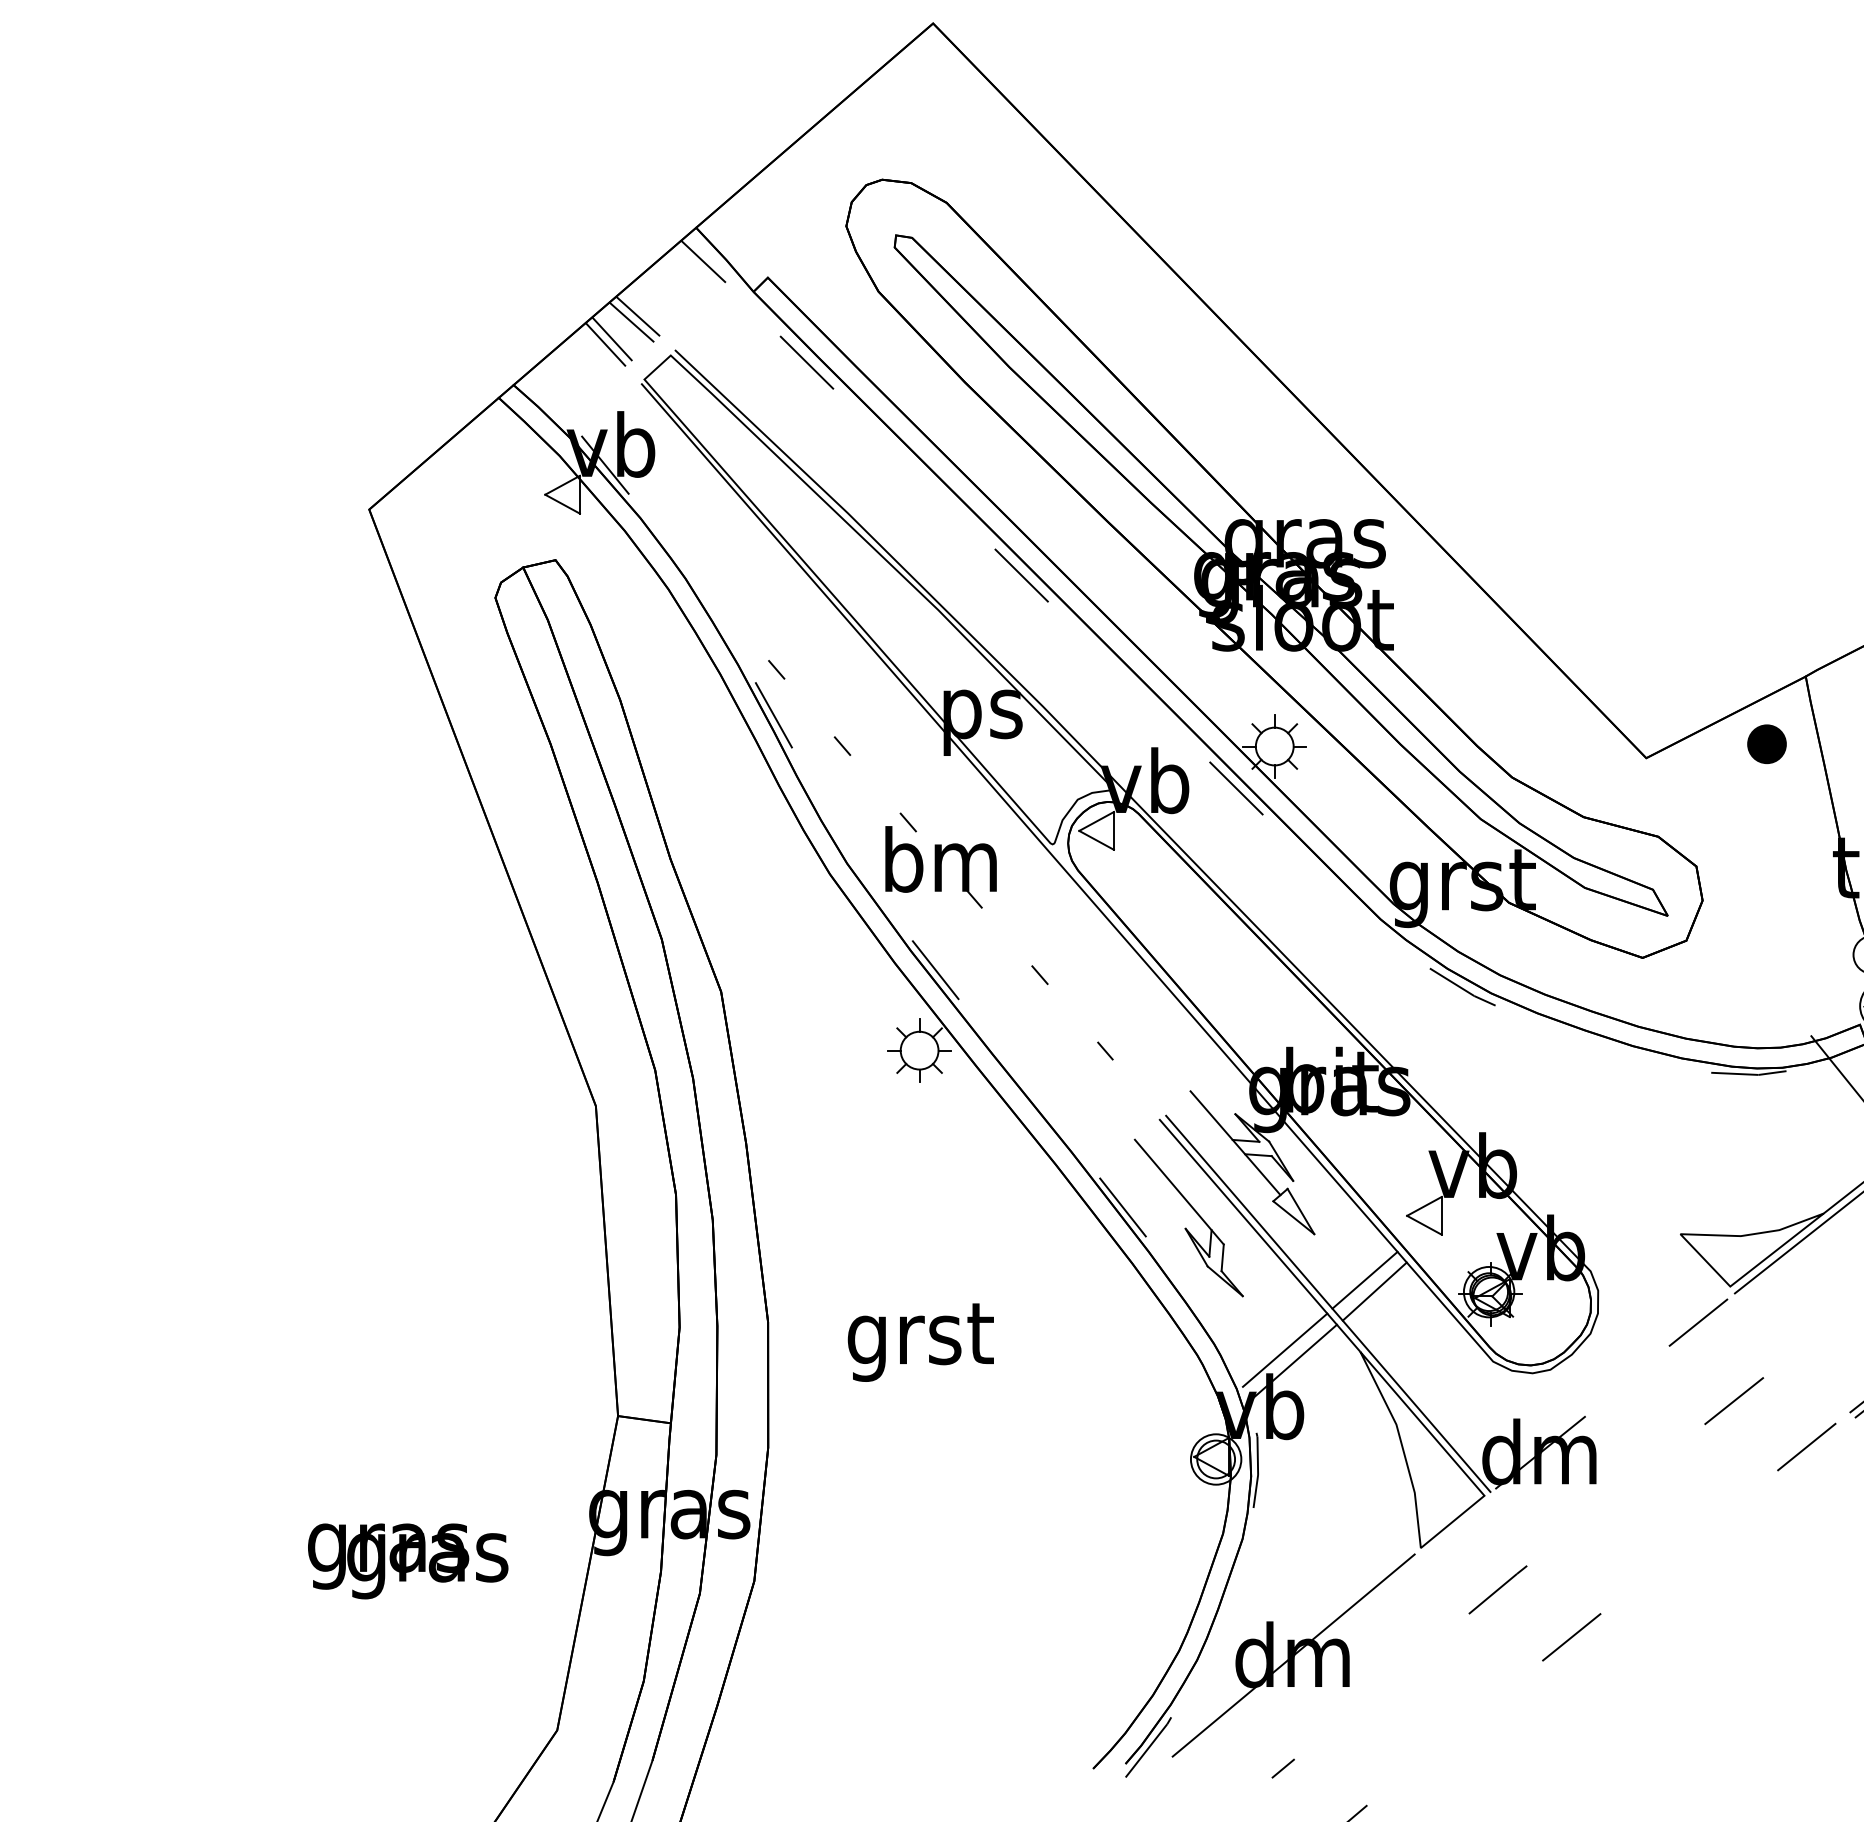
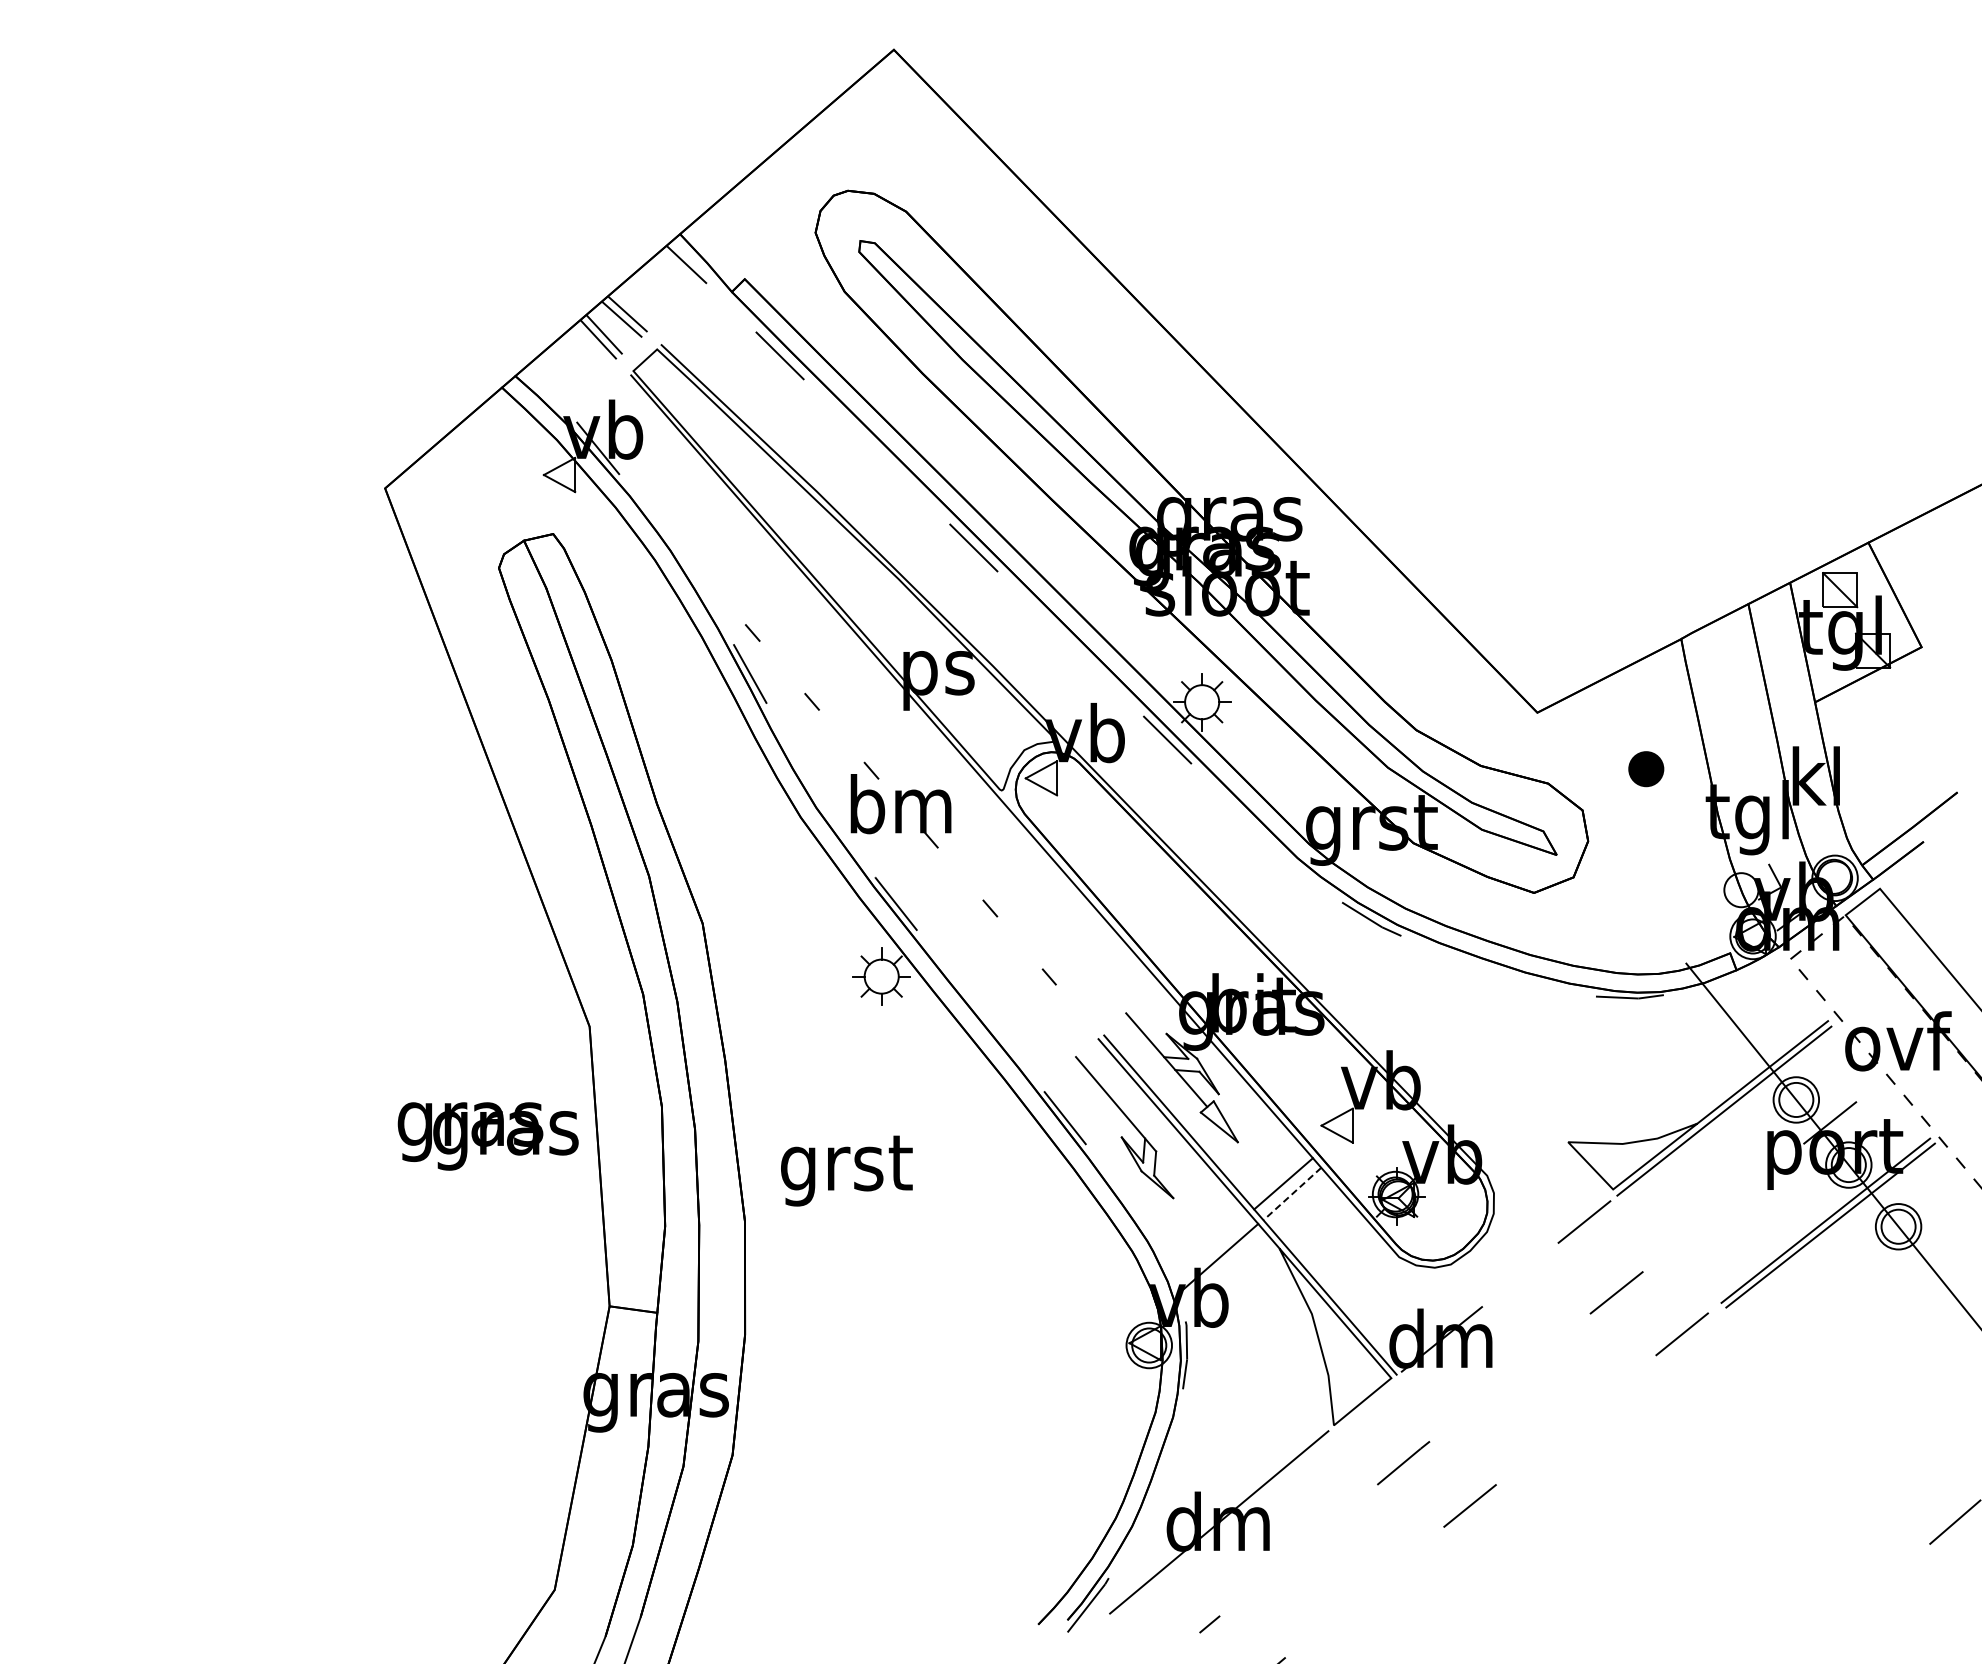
part: (1767, 744) -> (1646, 769), moved
line: (1374, 1292) -> (1292, 1194), solid -> dashed
text: (920, 1342) -> (846, 1170), moved
line: (1285, 1349) -> (1211, 1246), removed
text: (407, 1561) -> (487, 1136), moved

